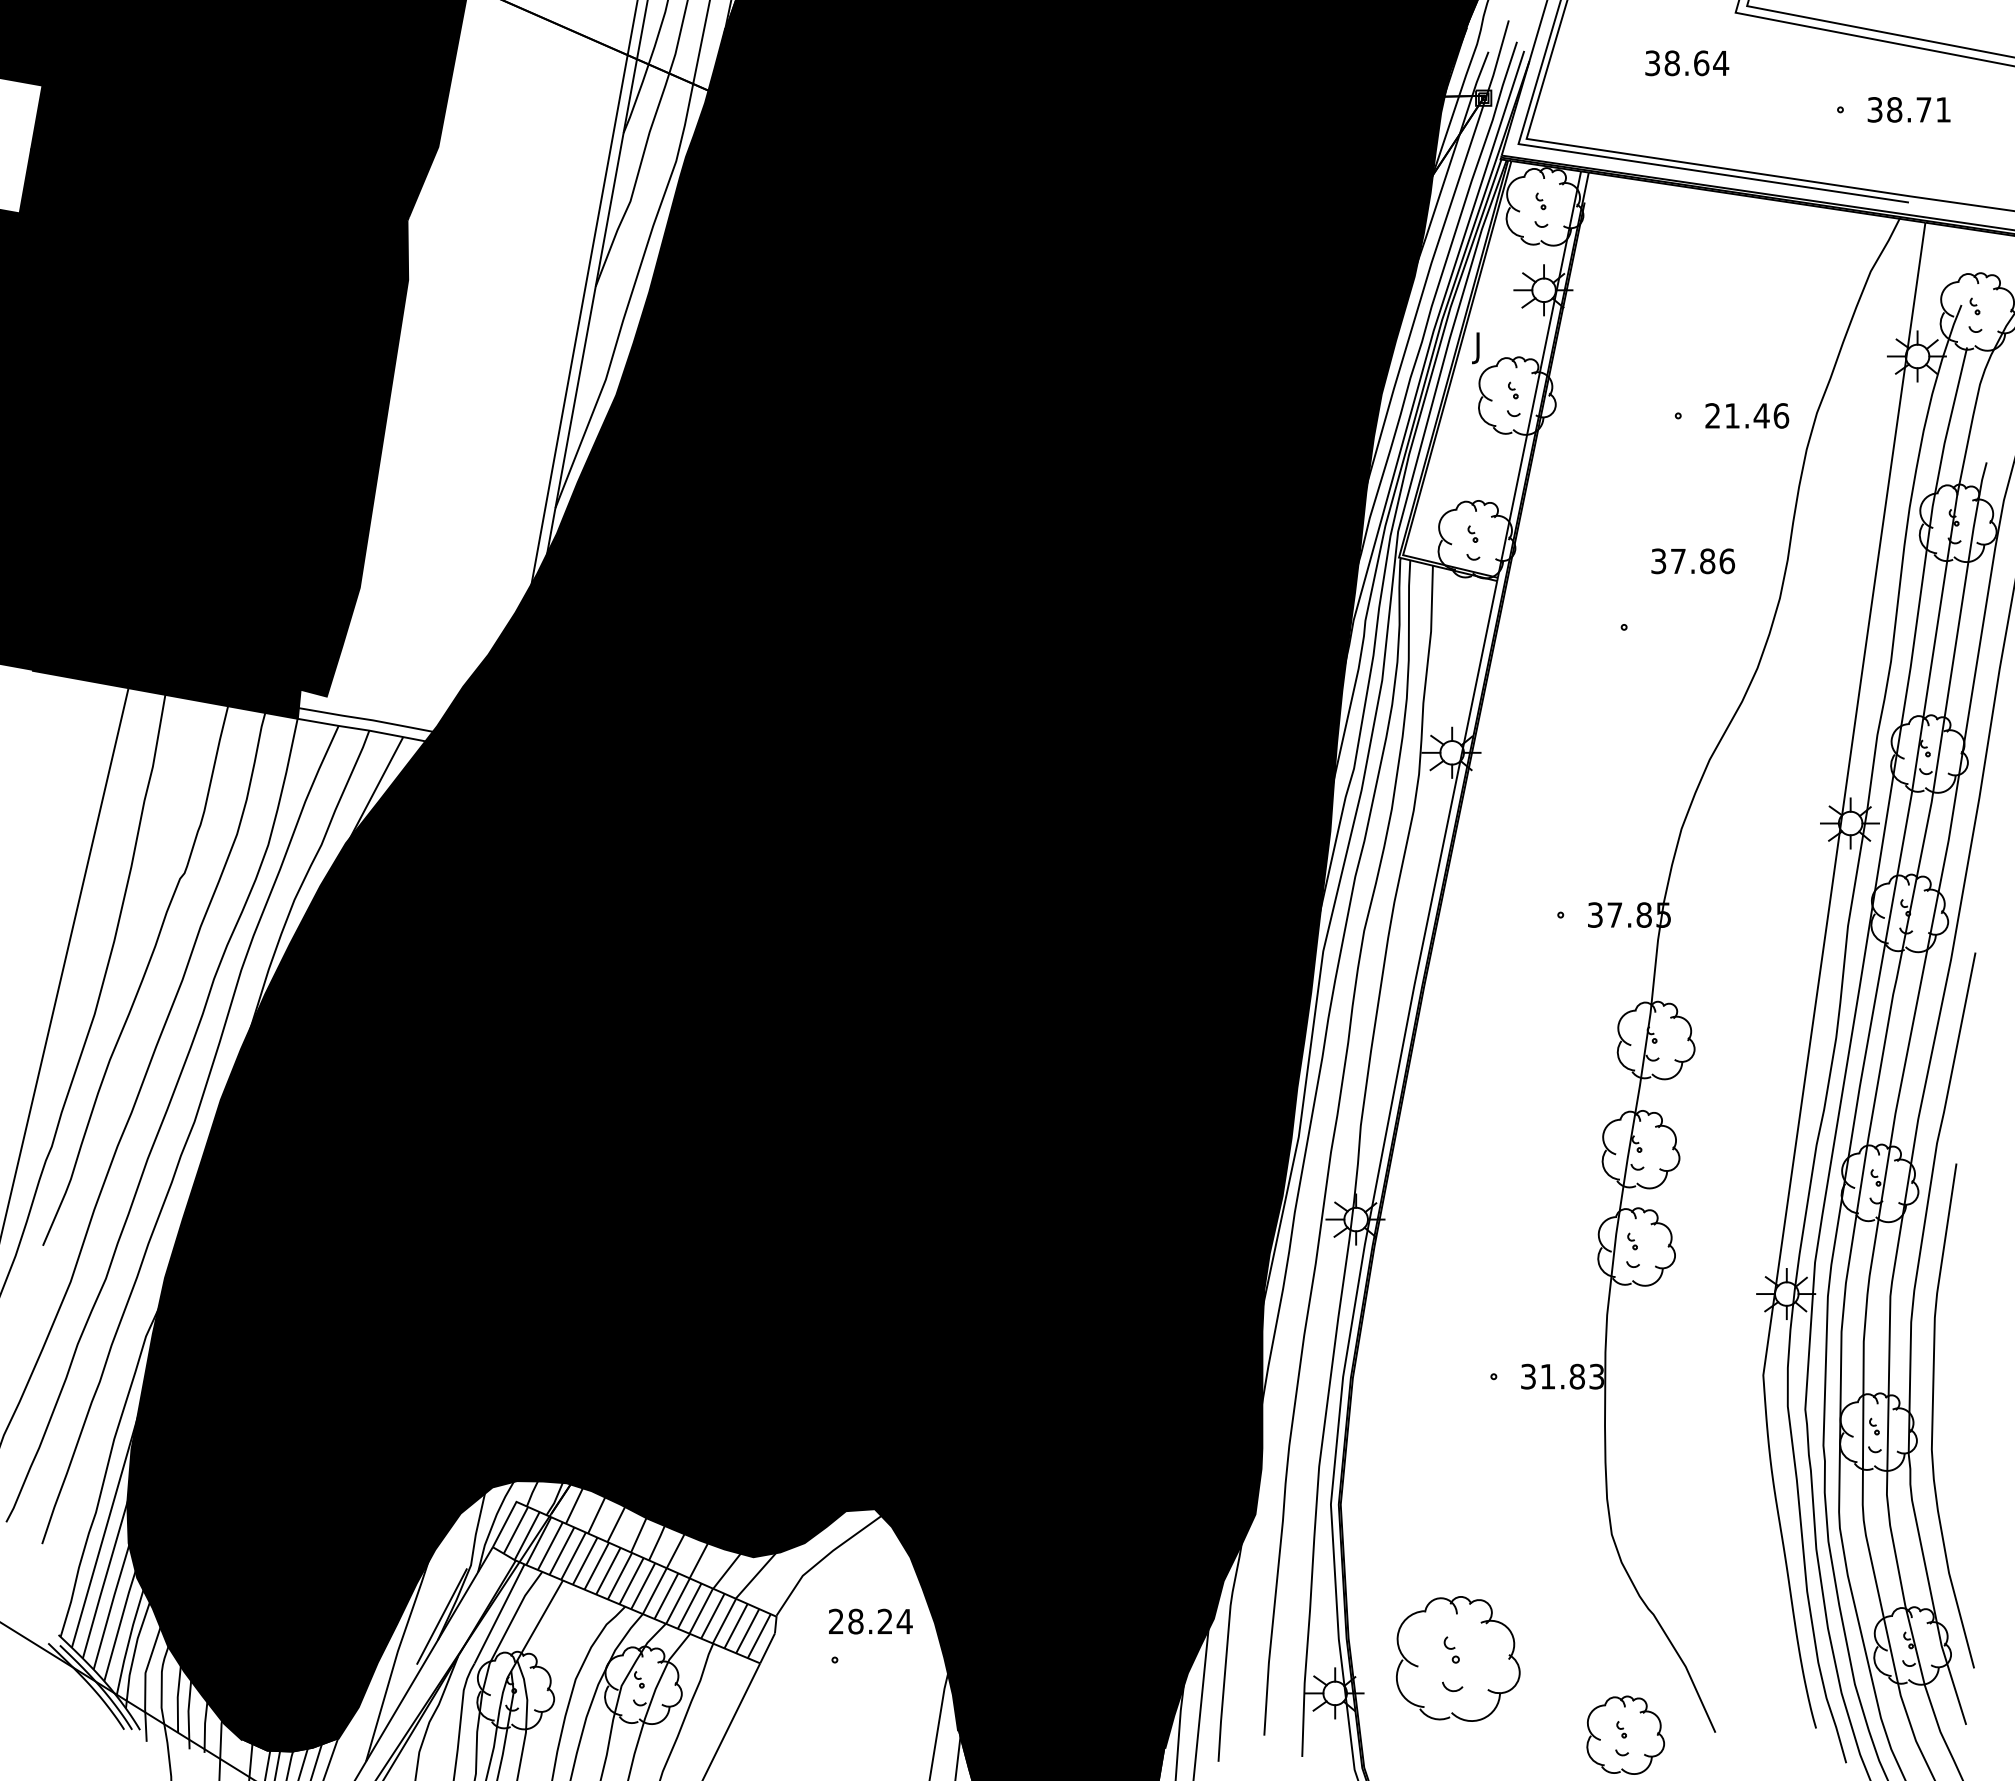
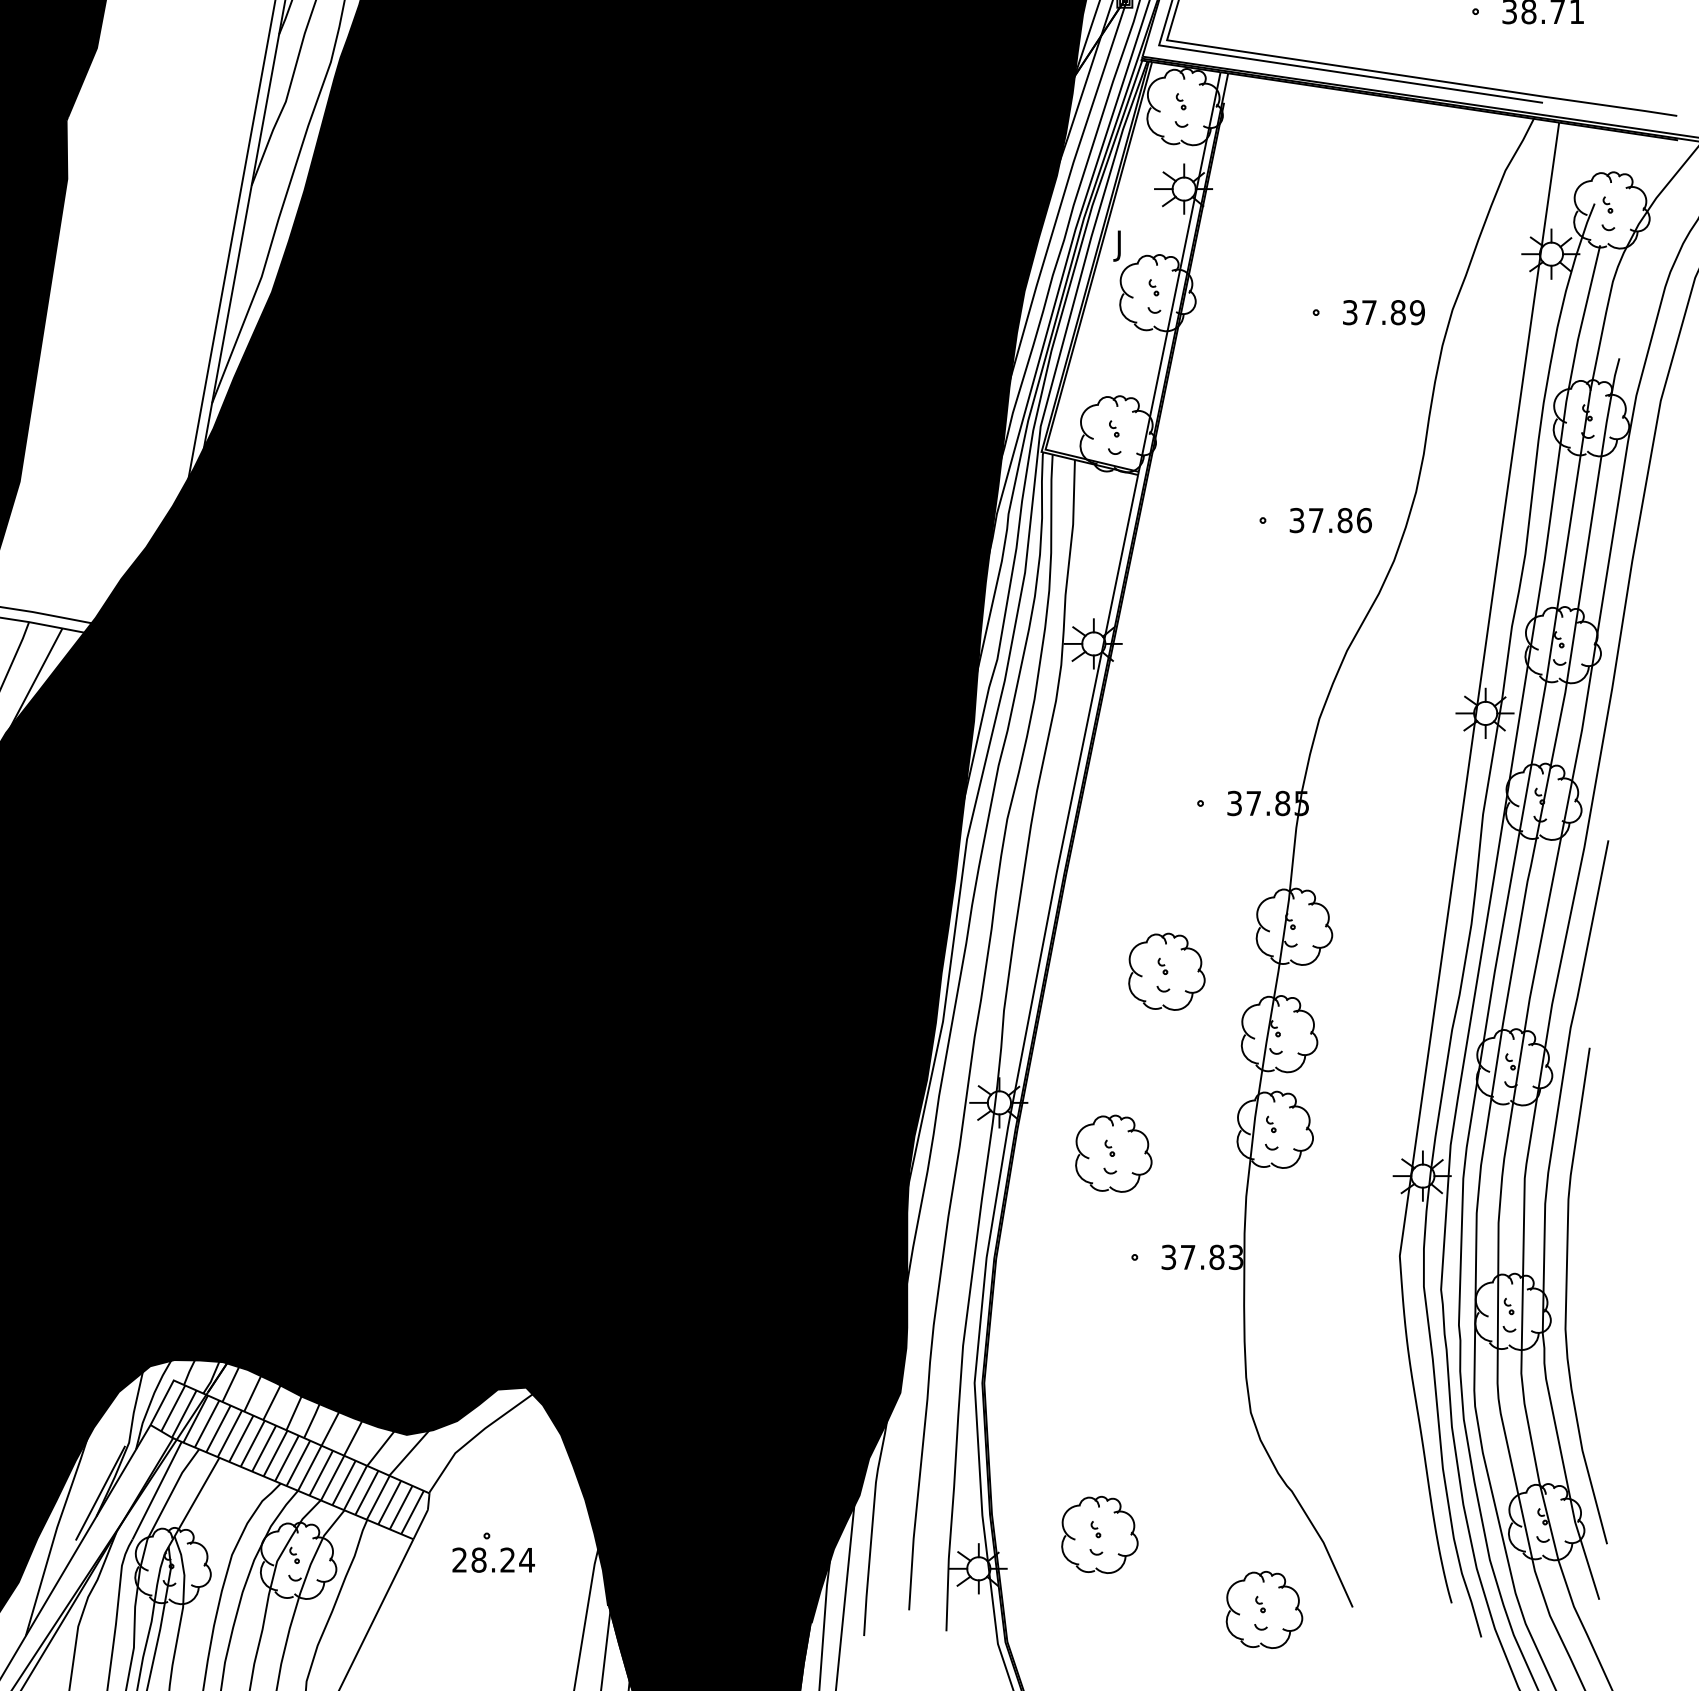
text: (1747, 415) -> (1384, 312), 21.46 -> 37.89
text: (1693, 561) -> (1331, 520), moved
part: (1526, 1085) -> (1166, 971), added
part: (1472, 1270) -> (1113, 1152), added
text: (1547, 1376) -> (1187, 1257), 31.83 -> 37.83
text: (870, 1621) -> (493, 1560), moved
part: (1458, 1658) -> (1100, 1534), size x0.62

